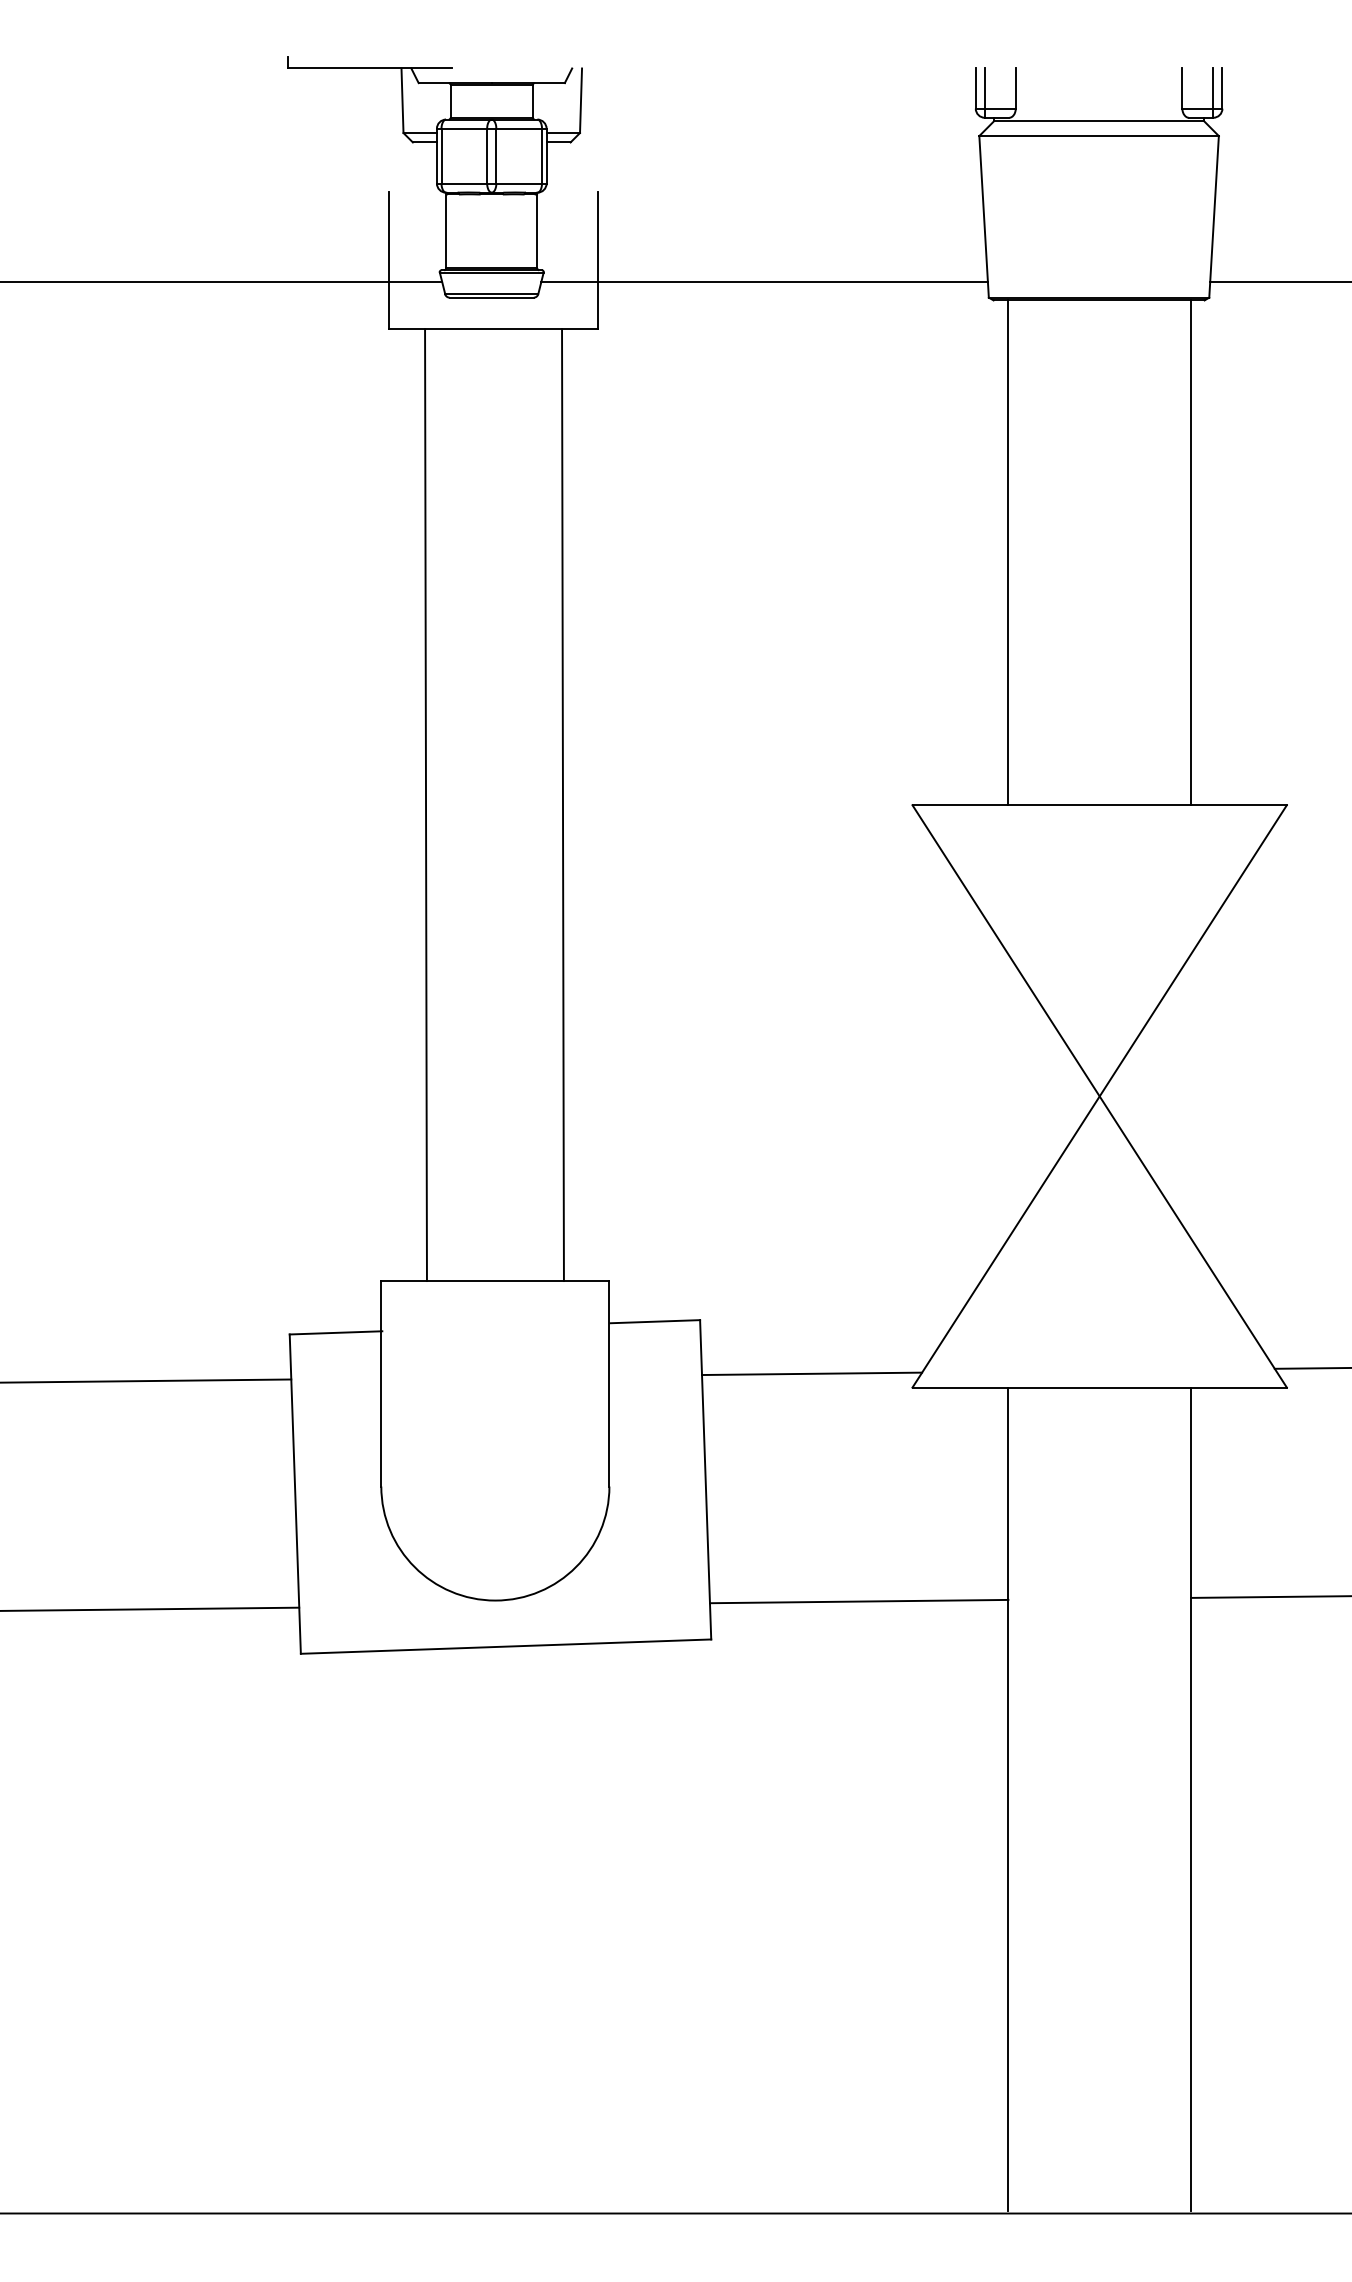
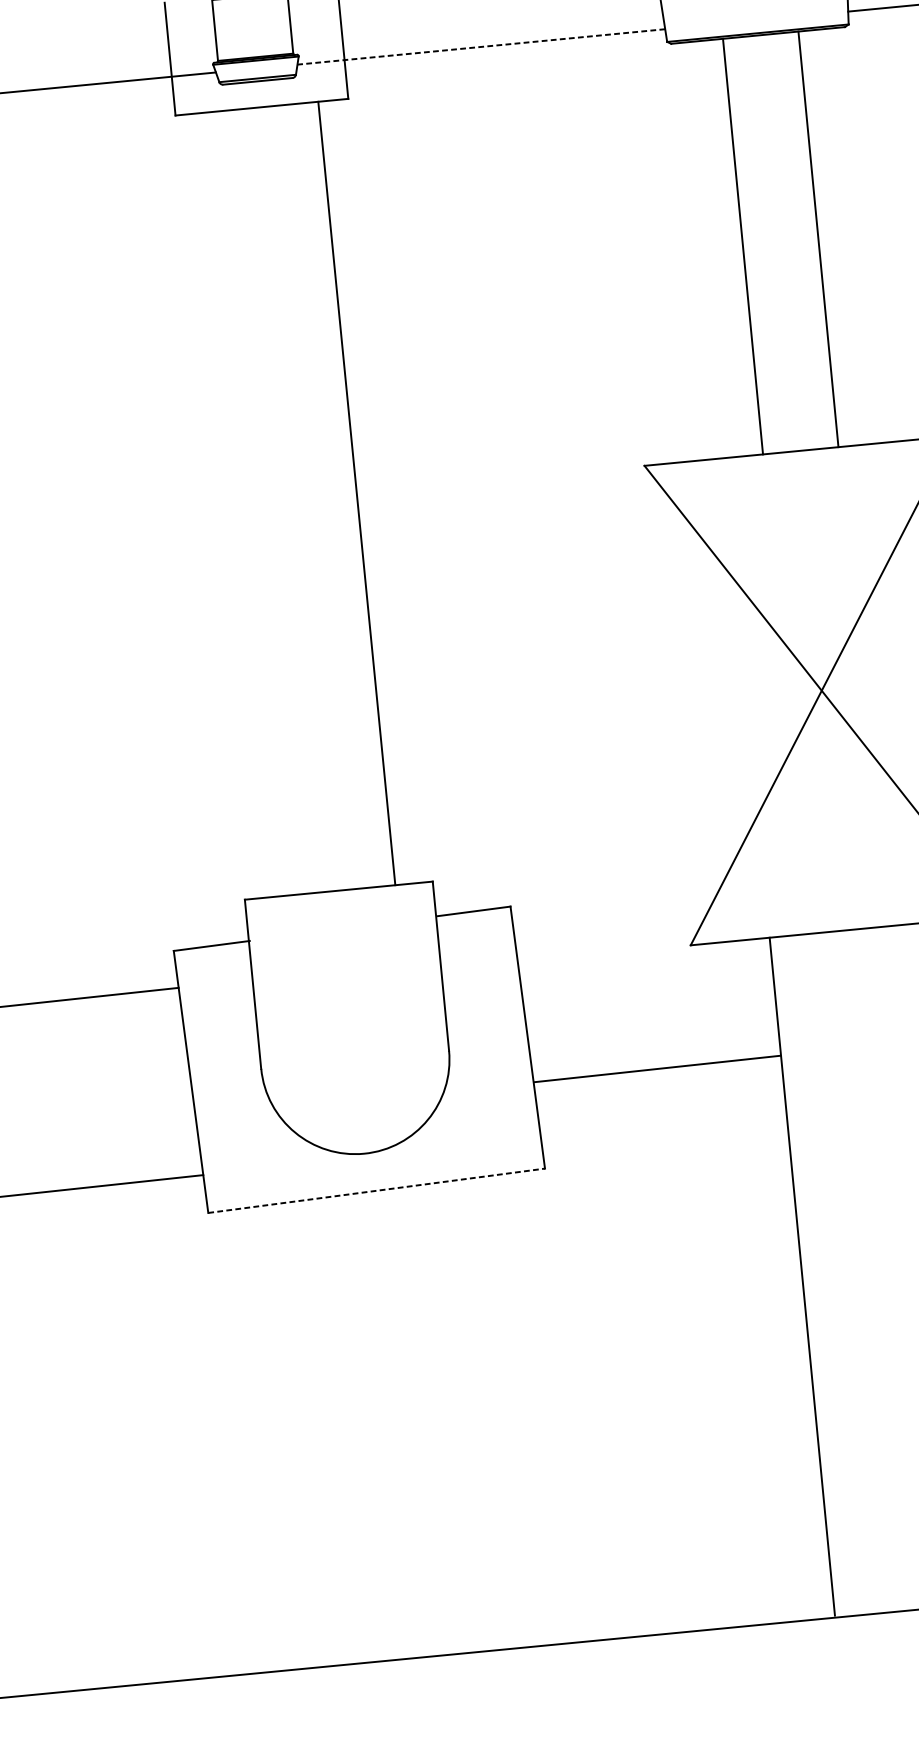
line: (764, 282) -> (481, 47), solid -> dashed
line: (1008, 552) -> (743, 246), moved
line: (1191, 552) -> (818, 239), moved
line: (425, 805) -> (243, 504), removed
line: (812, 1373) -> (607, 941), removed
line: (859, 1601) -> (657, 1068), moved
line: (506, 1646) -> (377, 1190), solid -> dashed

